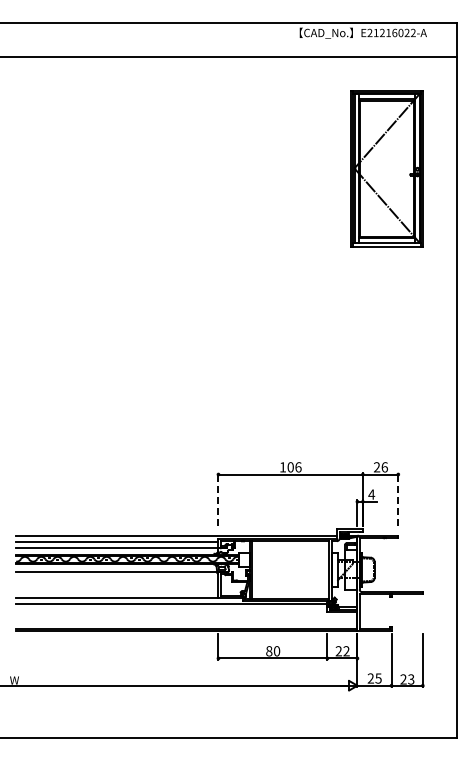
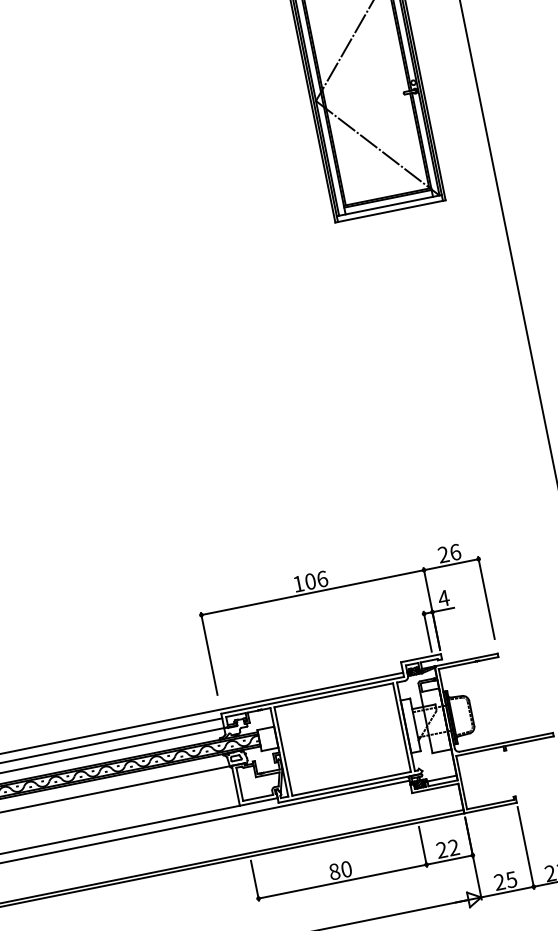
line: (218, 499) -> (209, 653), dashed -> solid
line: (398, 499) -> (486, 597), dashed -> solid

